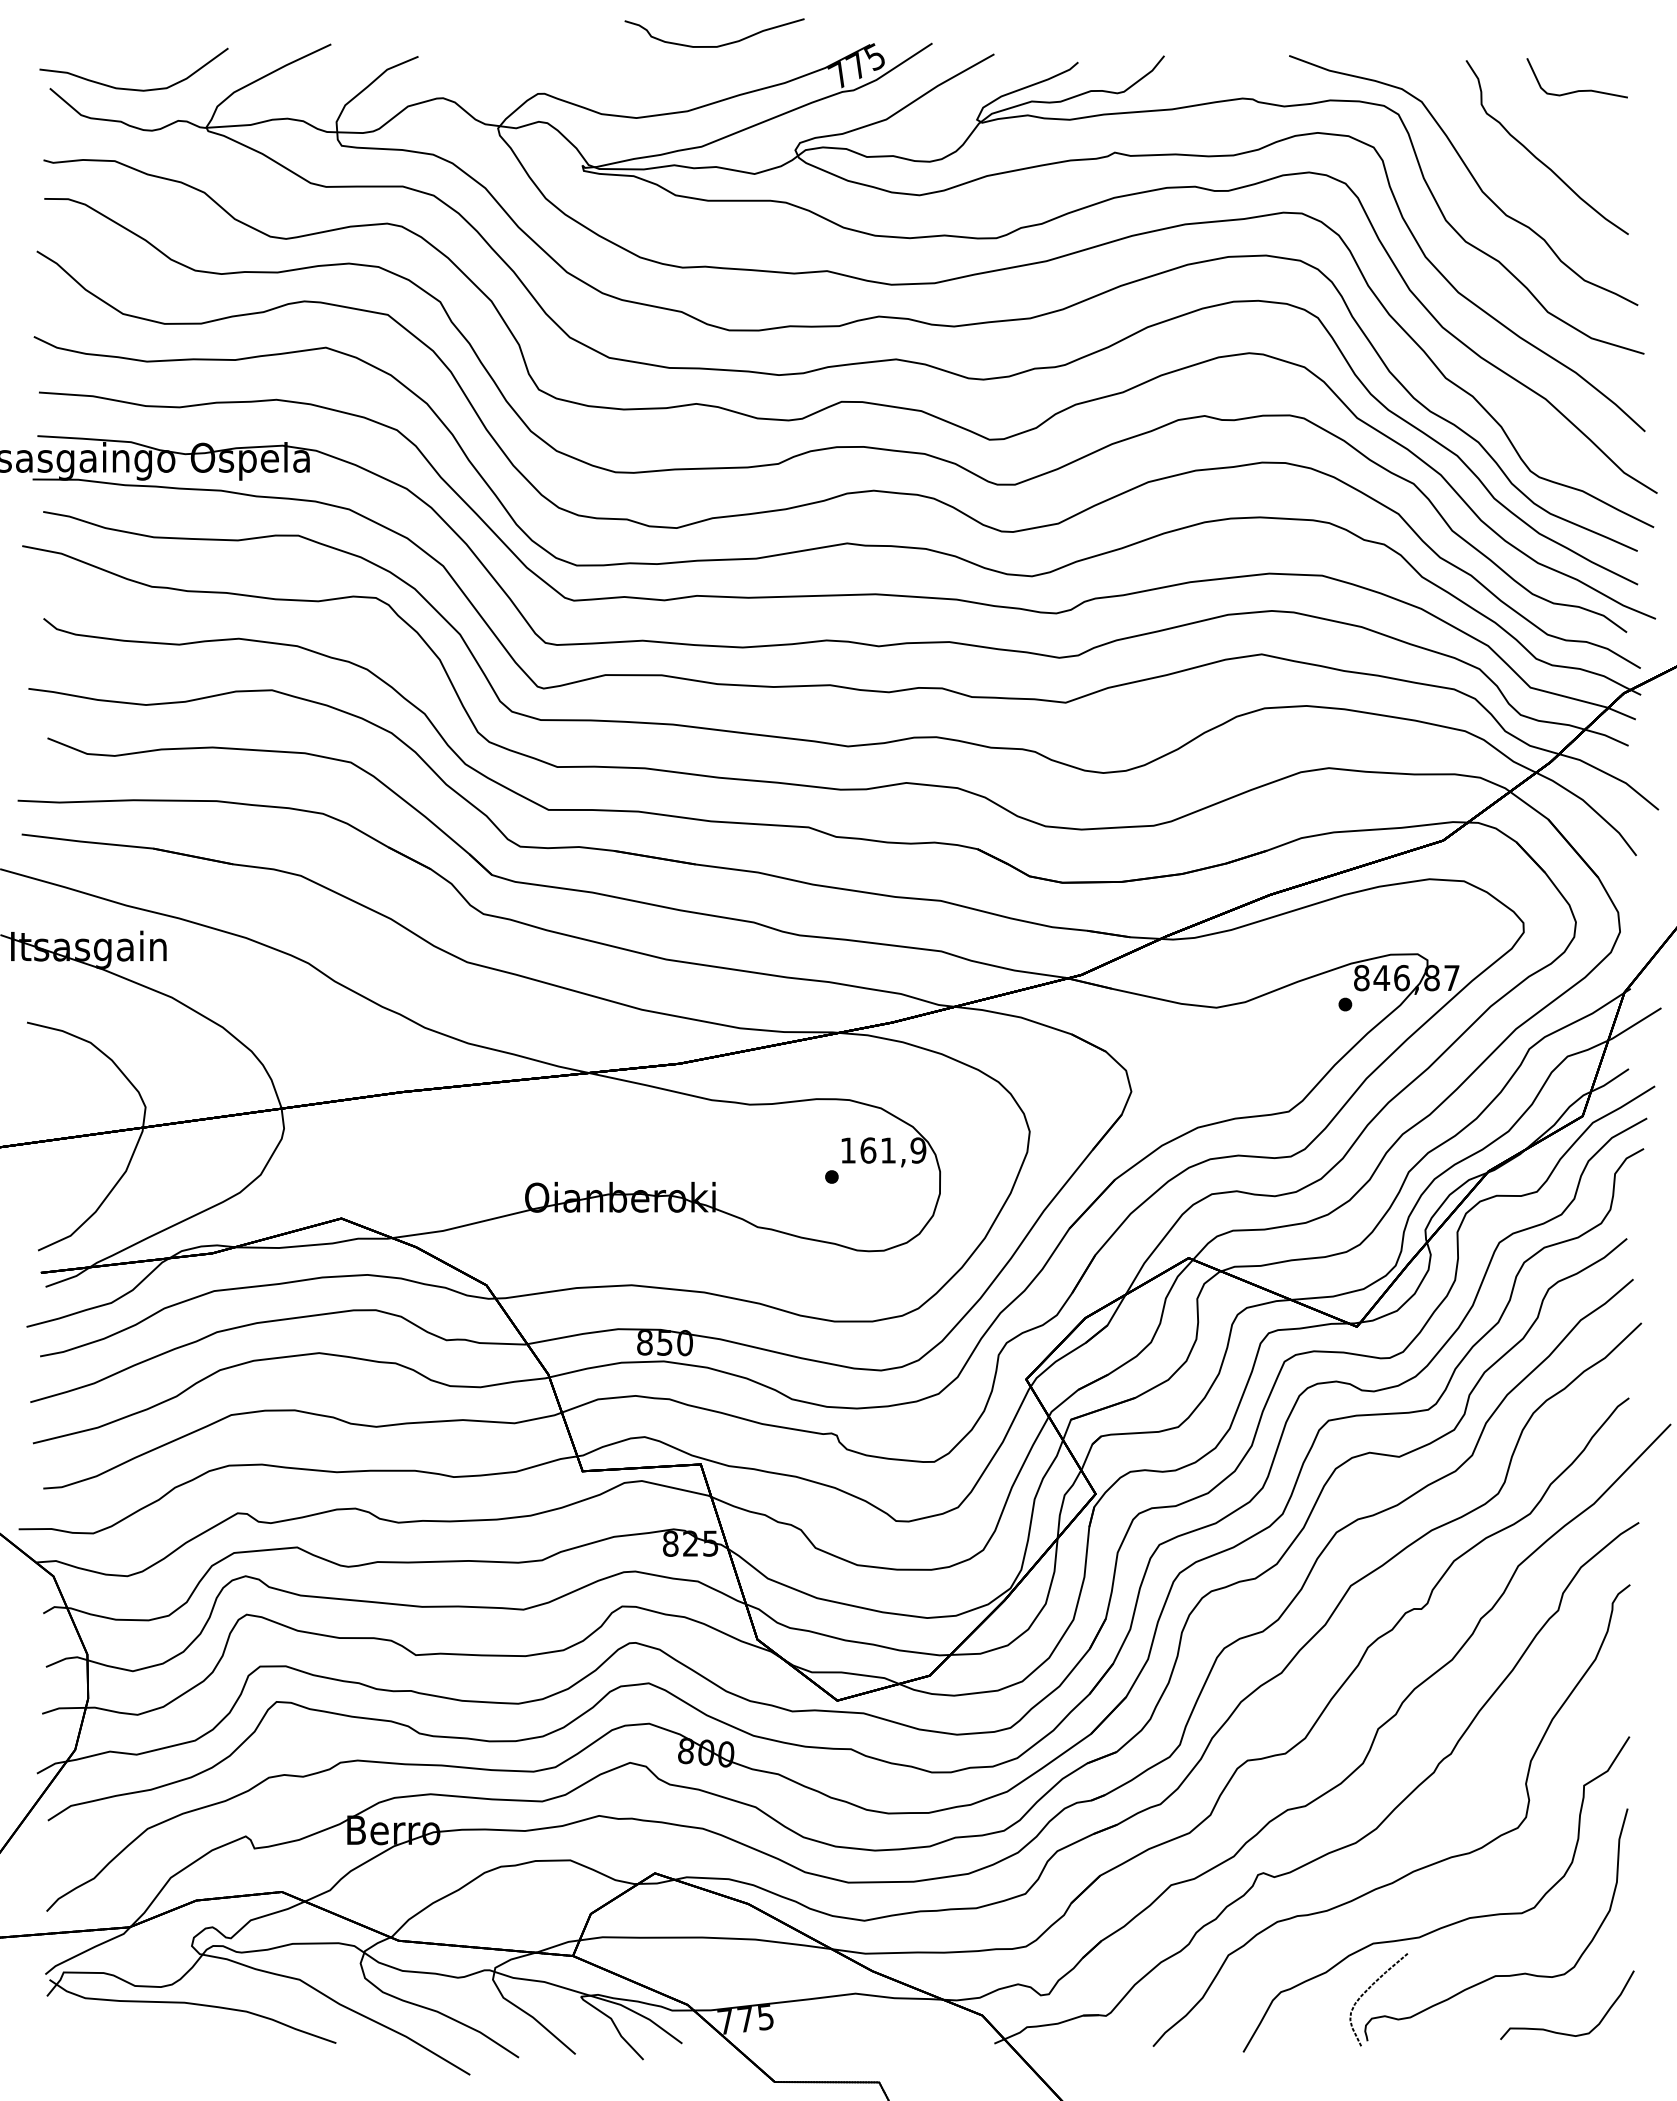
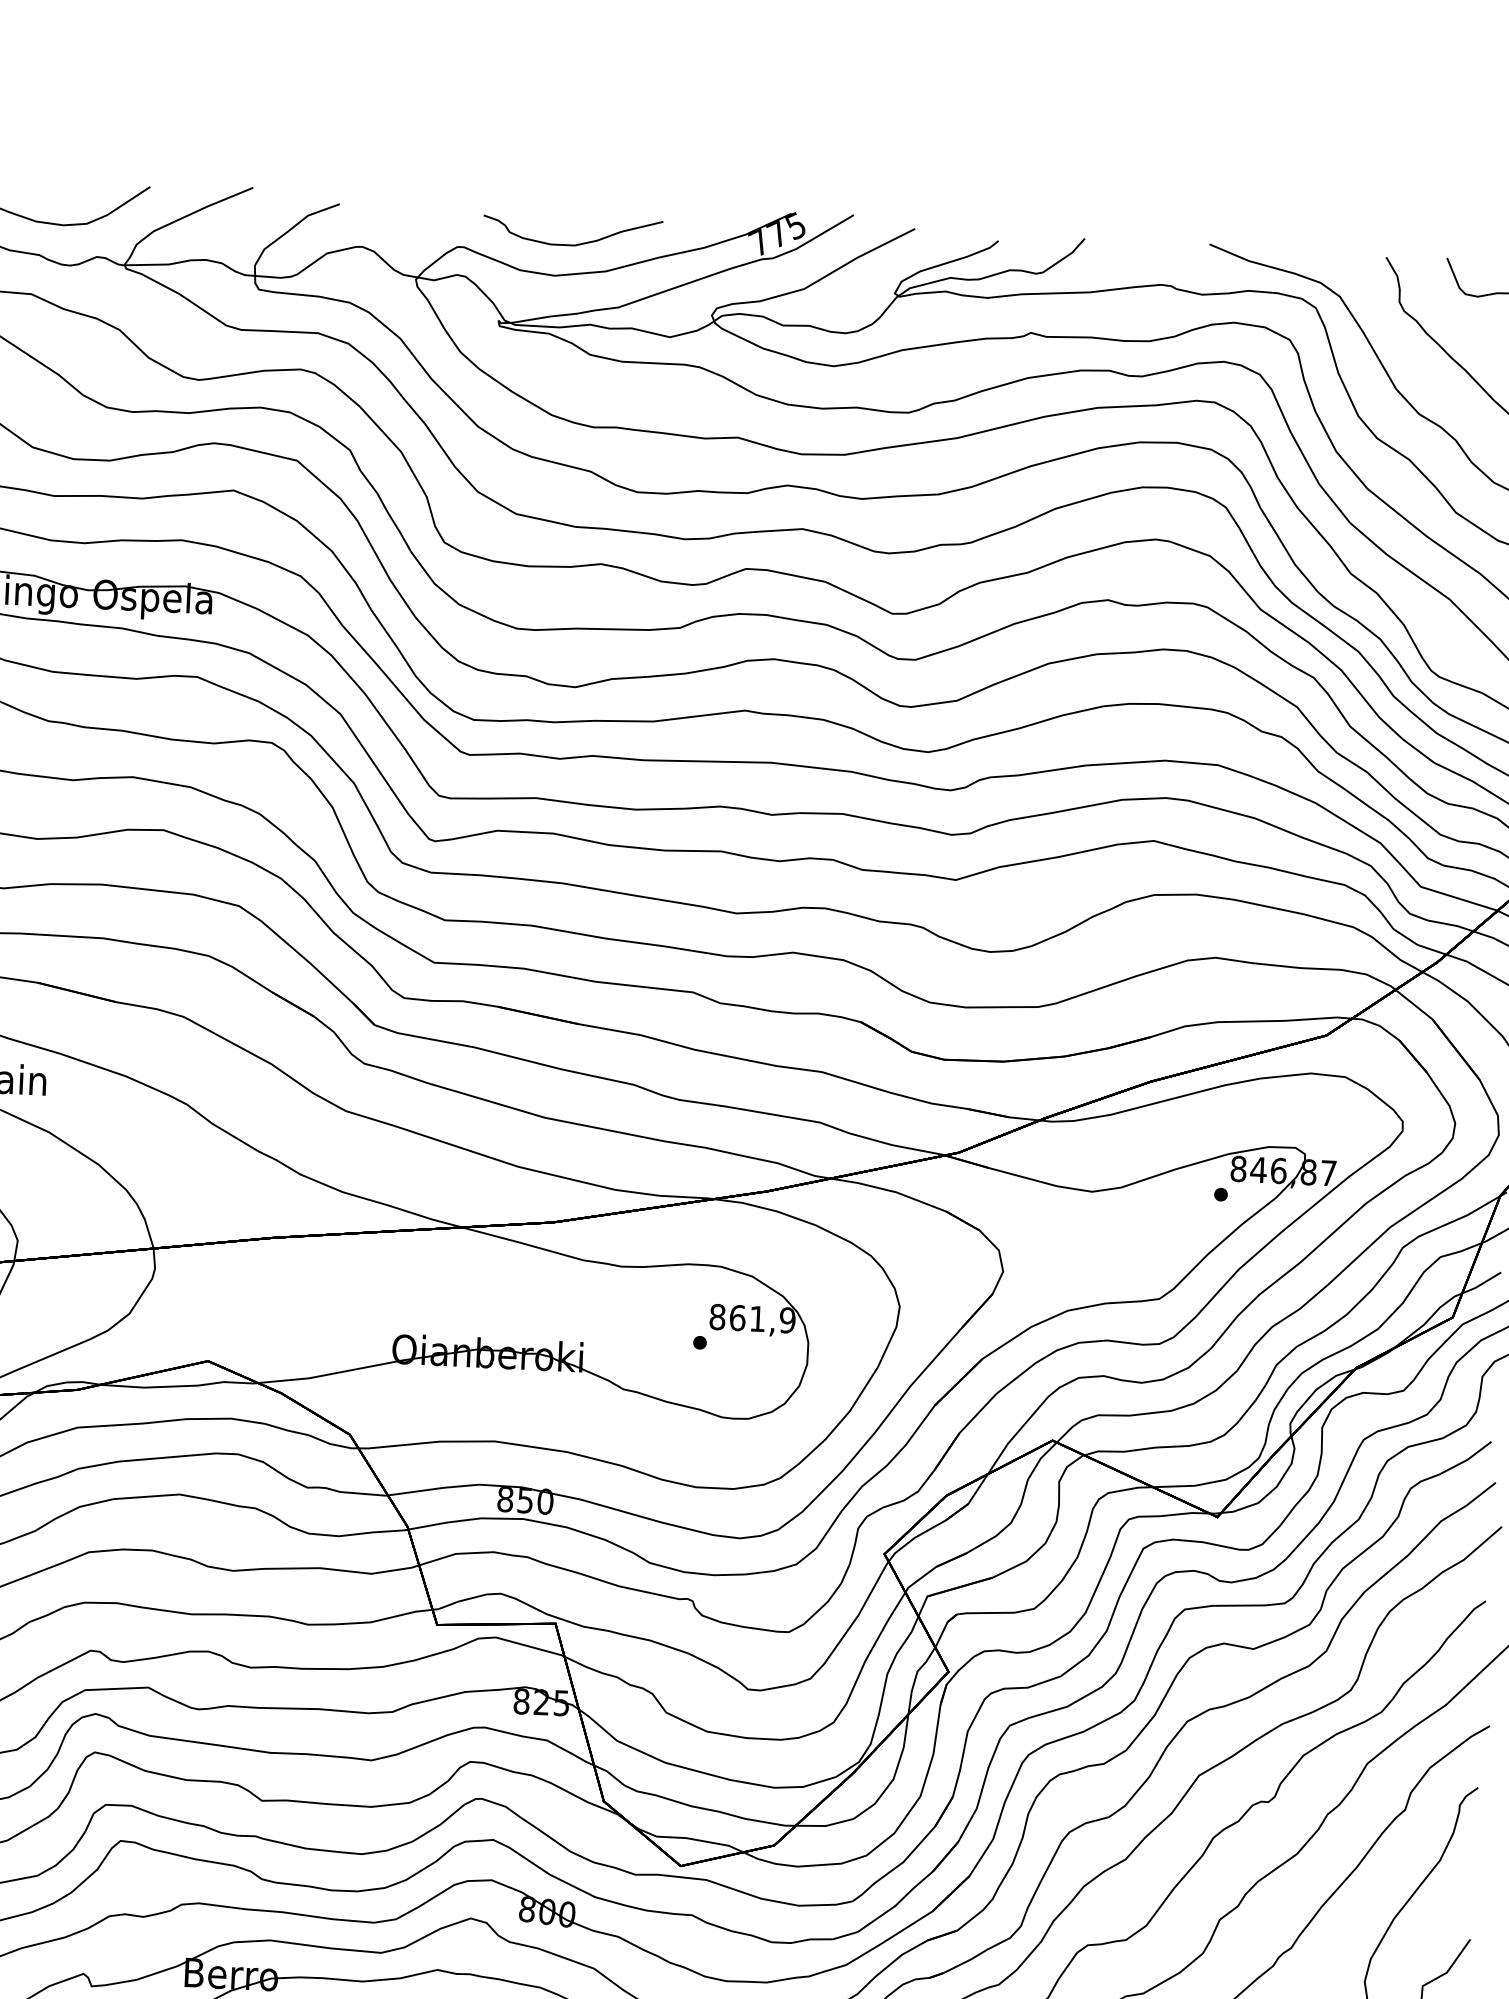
curve: (717, 45) -> (575, 244), moved
text: (848, 1150) -> (717, 1317), 161,9 -> 861,9

